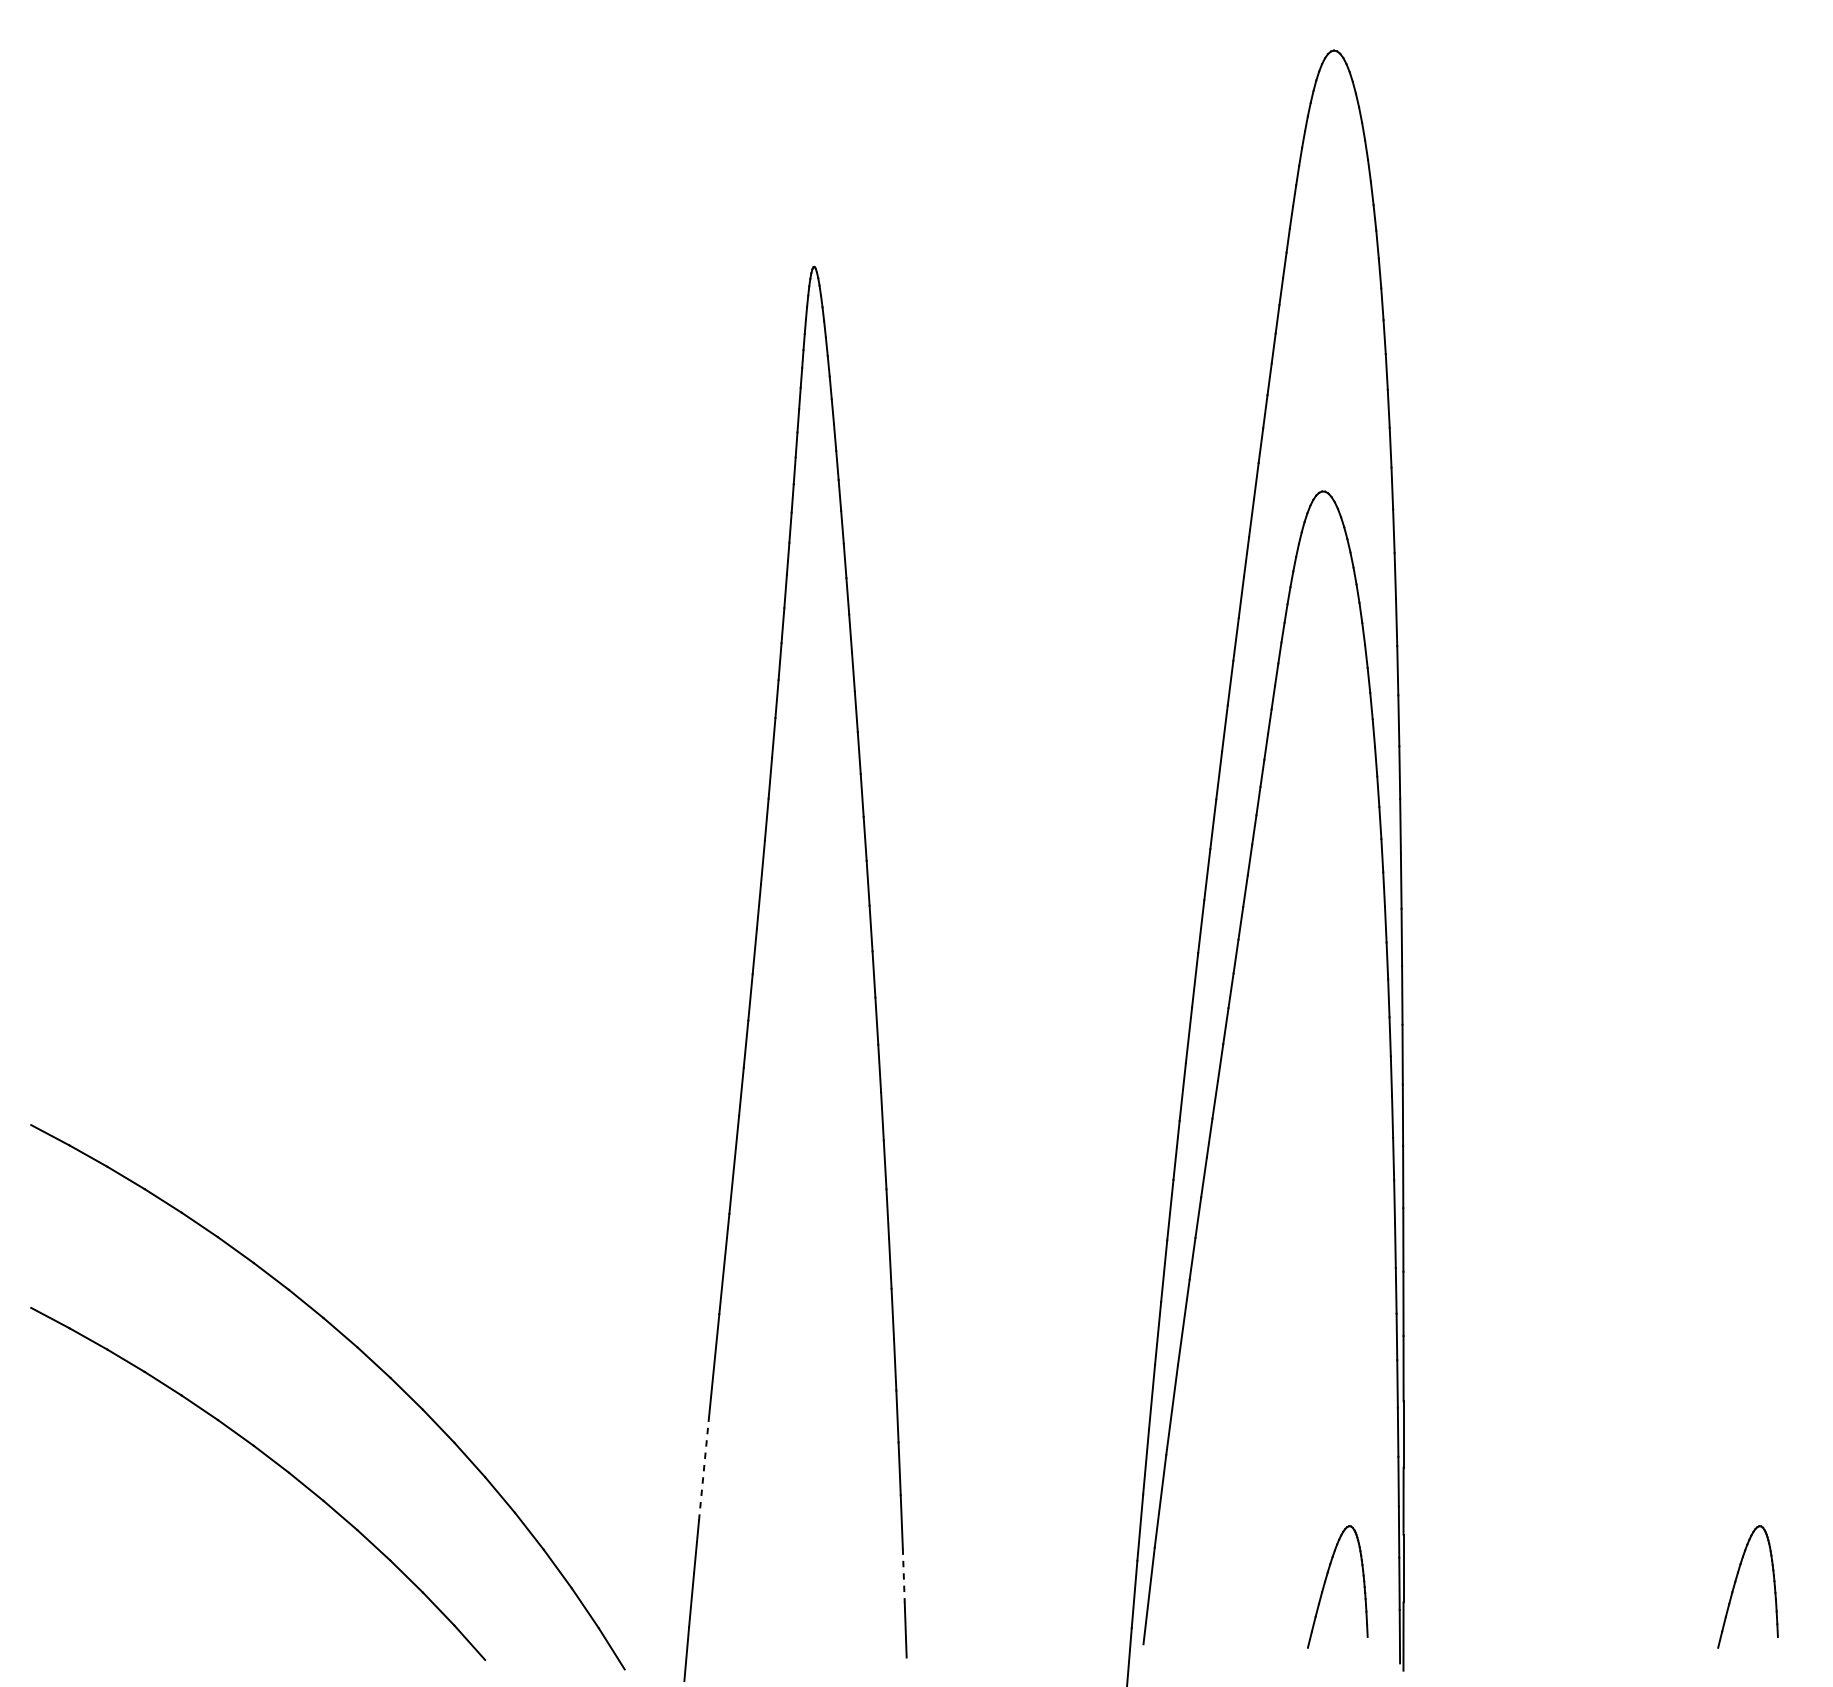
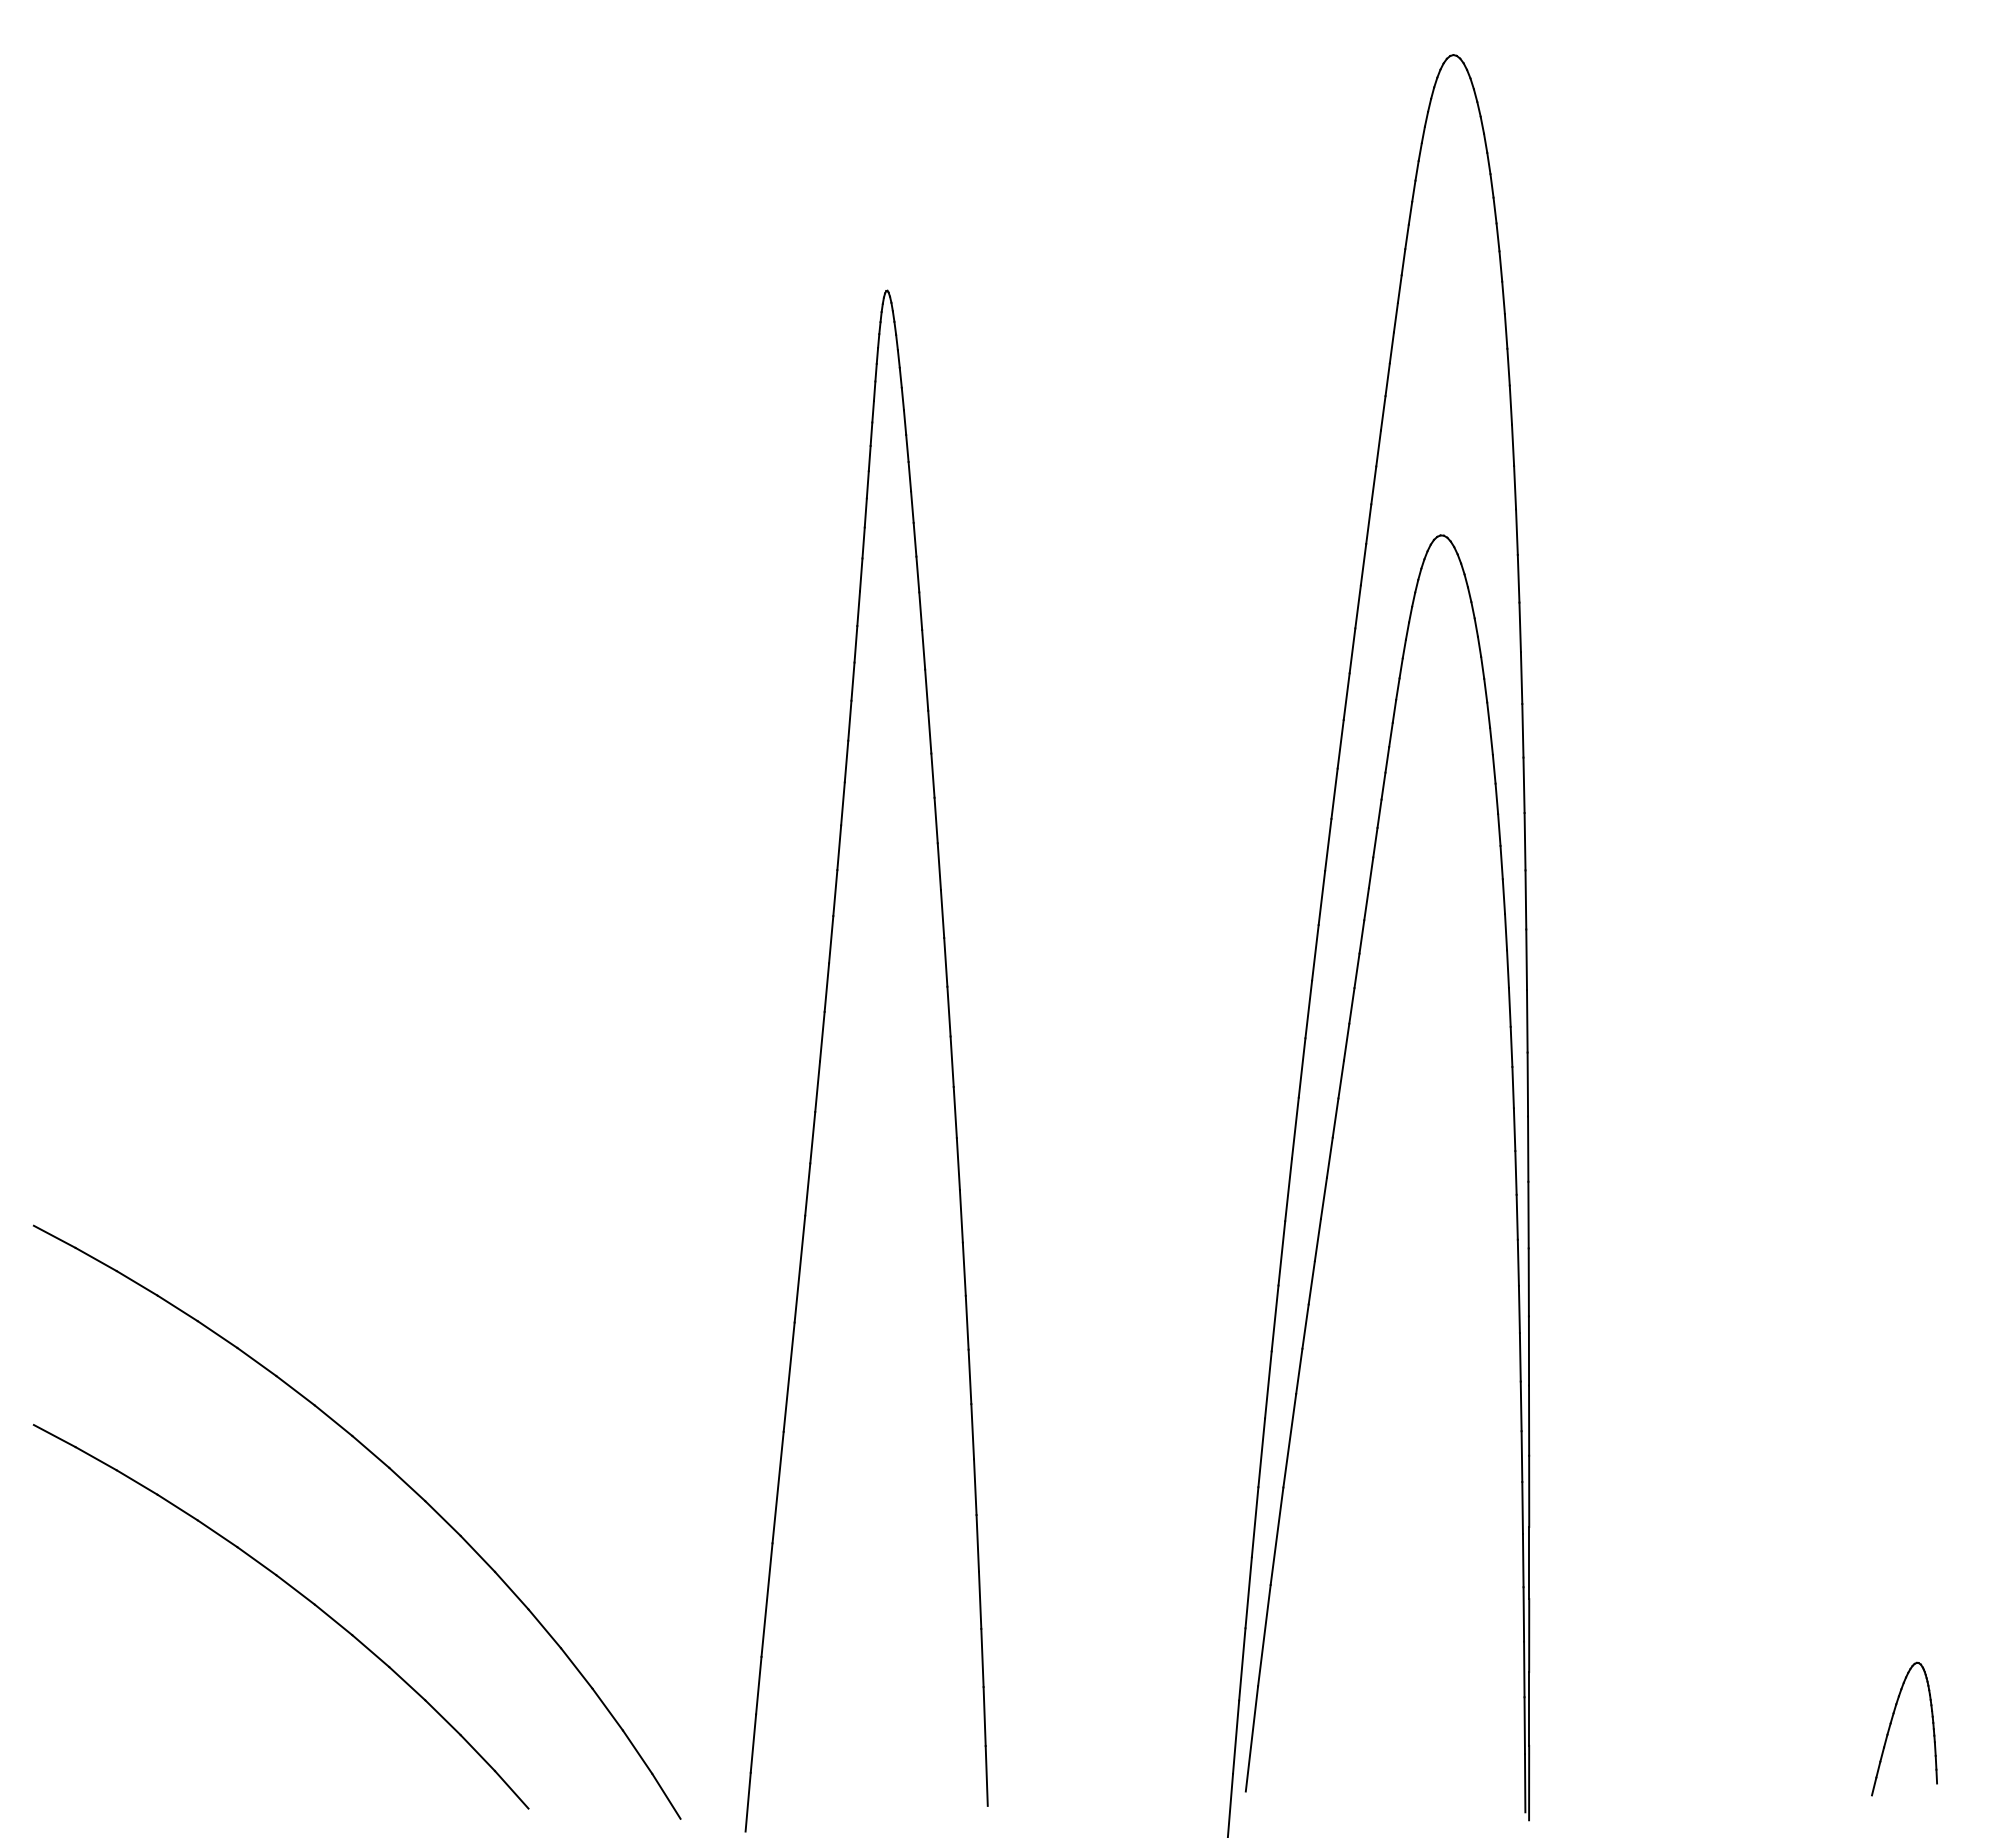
line: (704, 1468) -> (767, 1599), dashed -> solid
line: (903, 1575) -> (984, 1716), dashed -> solid
part: (1325, 1582) -> (1444, 1724), removed

